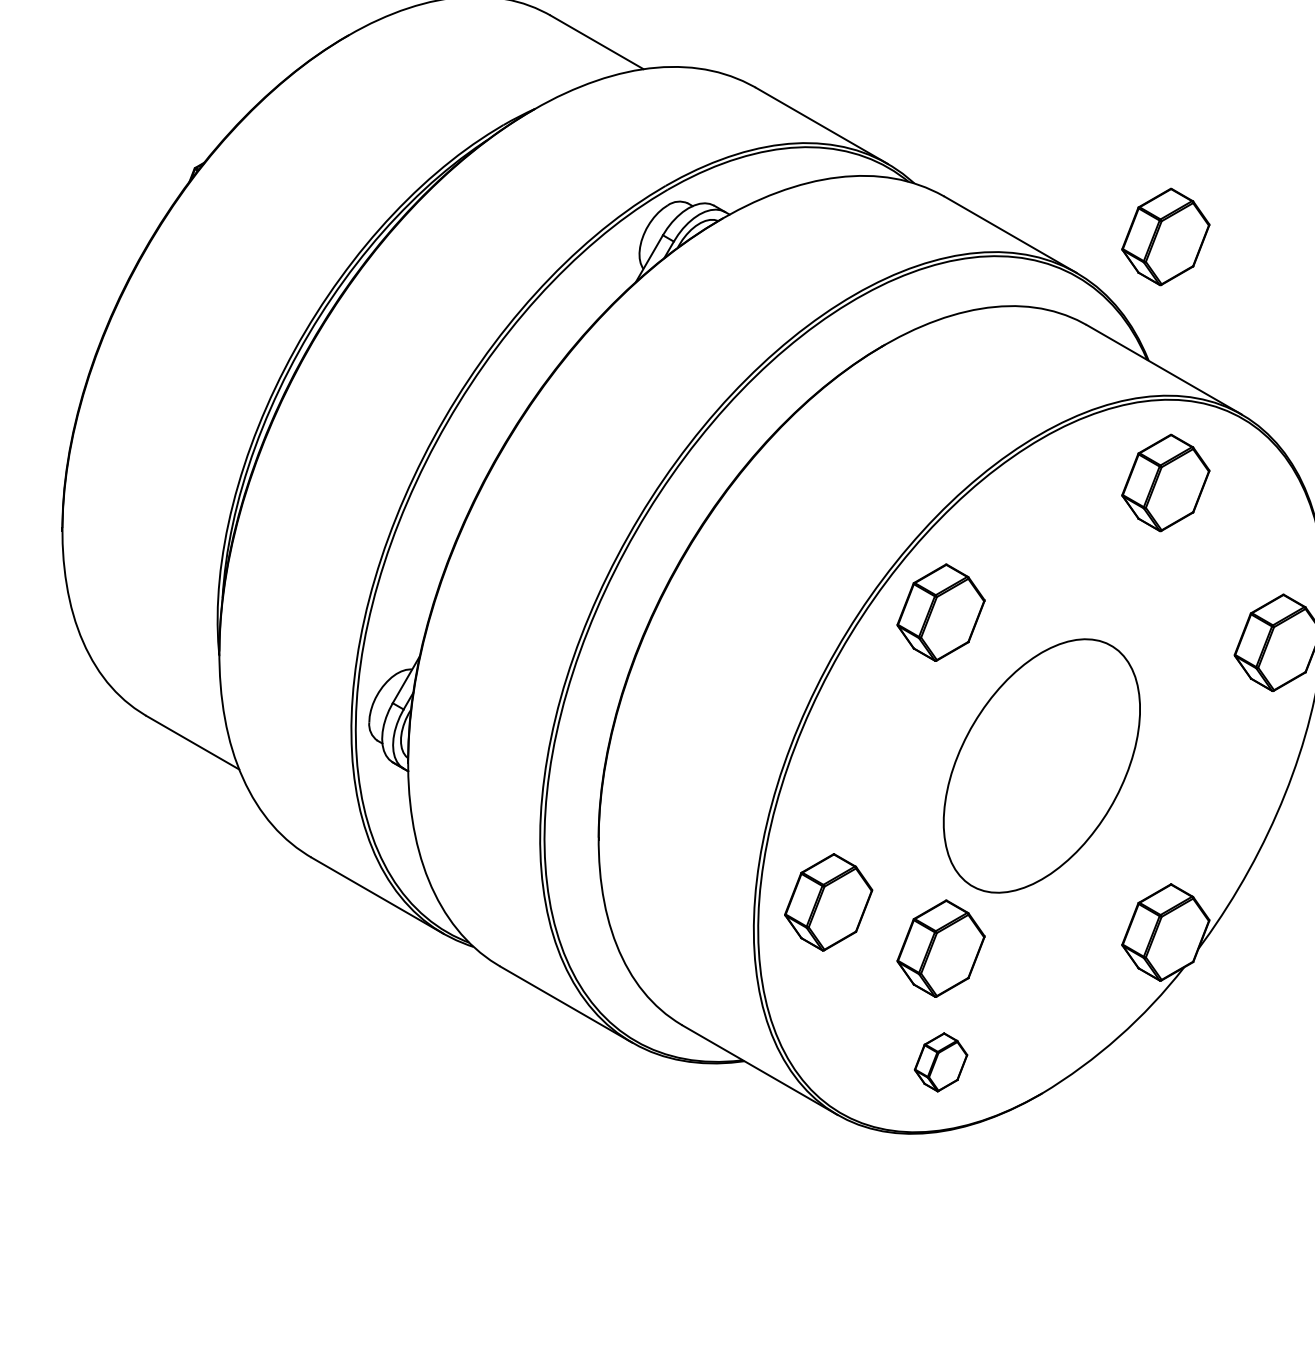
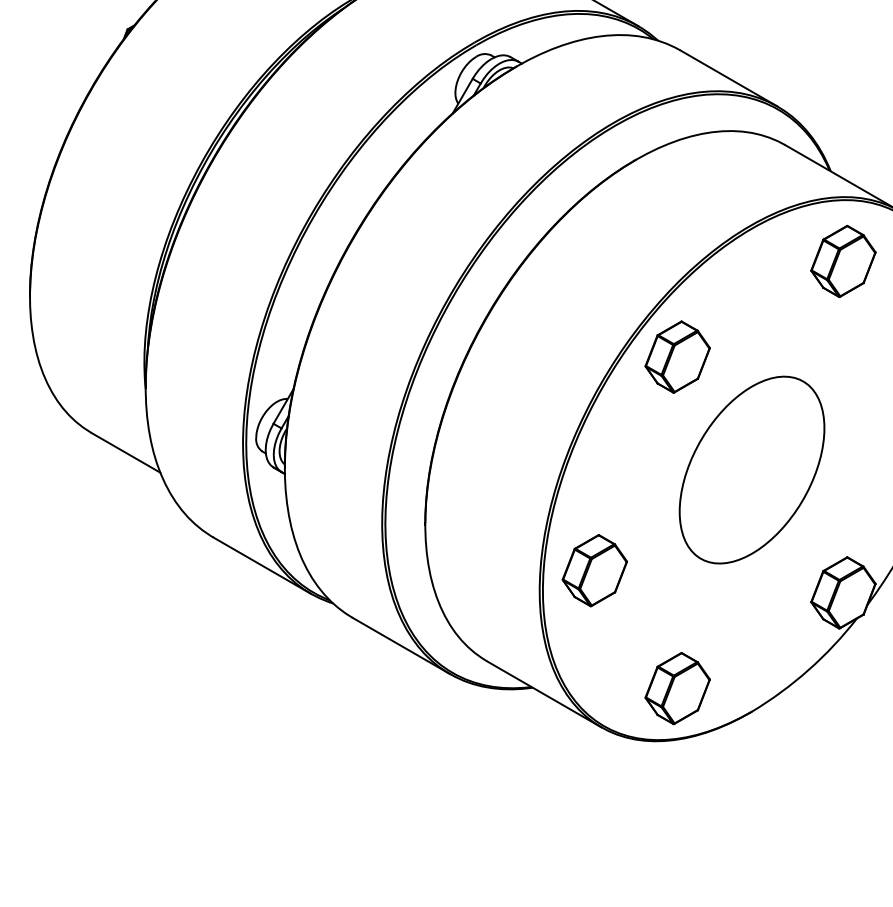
part: (1165, 236) -> (843, 79), removed
part: (940, 948) -> (677, 604), removed
part: (940, 1062) -> (677, 688), size x1.67

